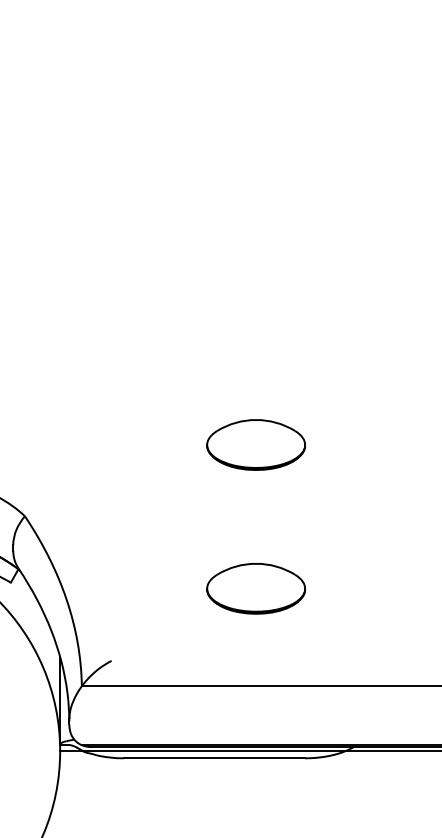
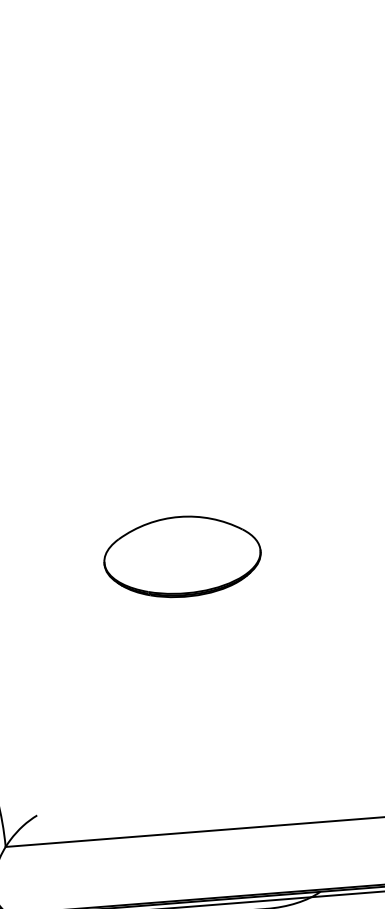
part: (255, 444) -> (181, 556), size x1.4
part: (255, 588) -> (194, 720), removed

